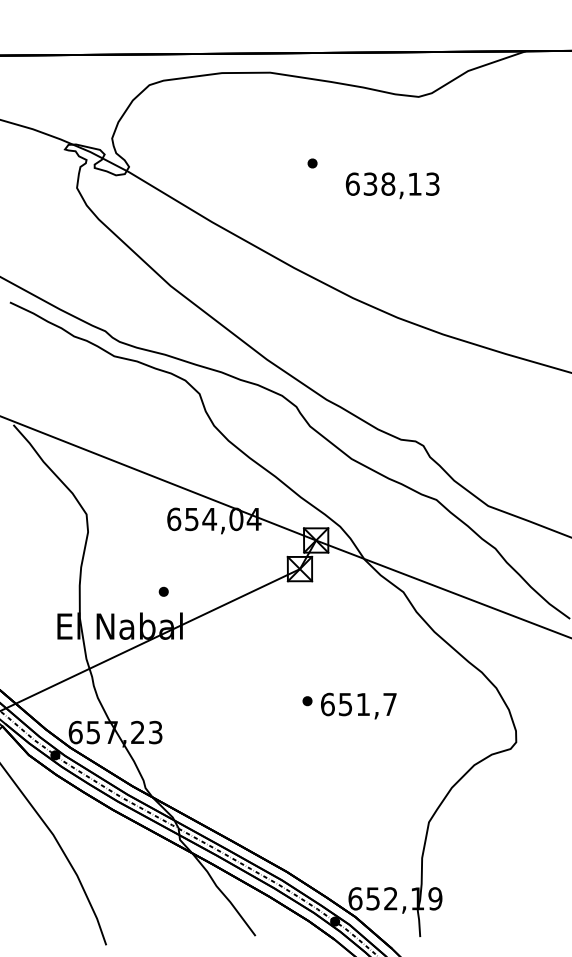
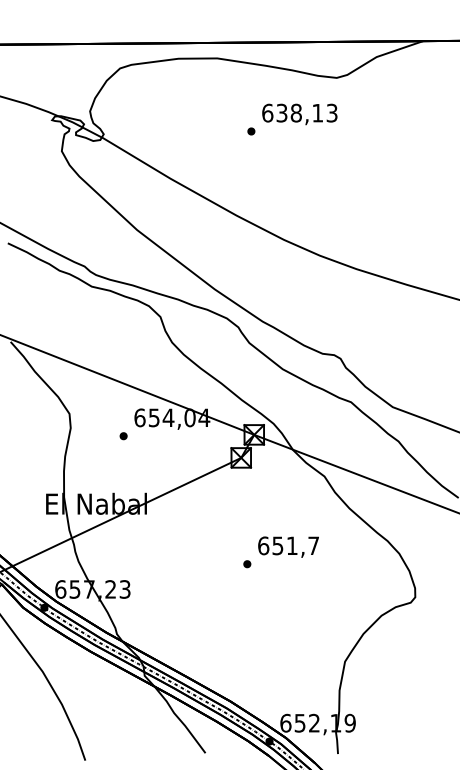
text: (392, 185) -> (299, 114), moved
part: (163, 592) -> (123, 436), moved
text: (358, 705) -> (288, 546), moved

